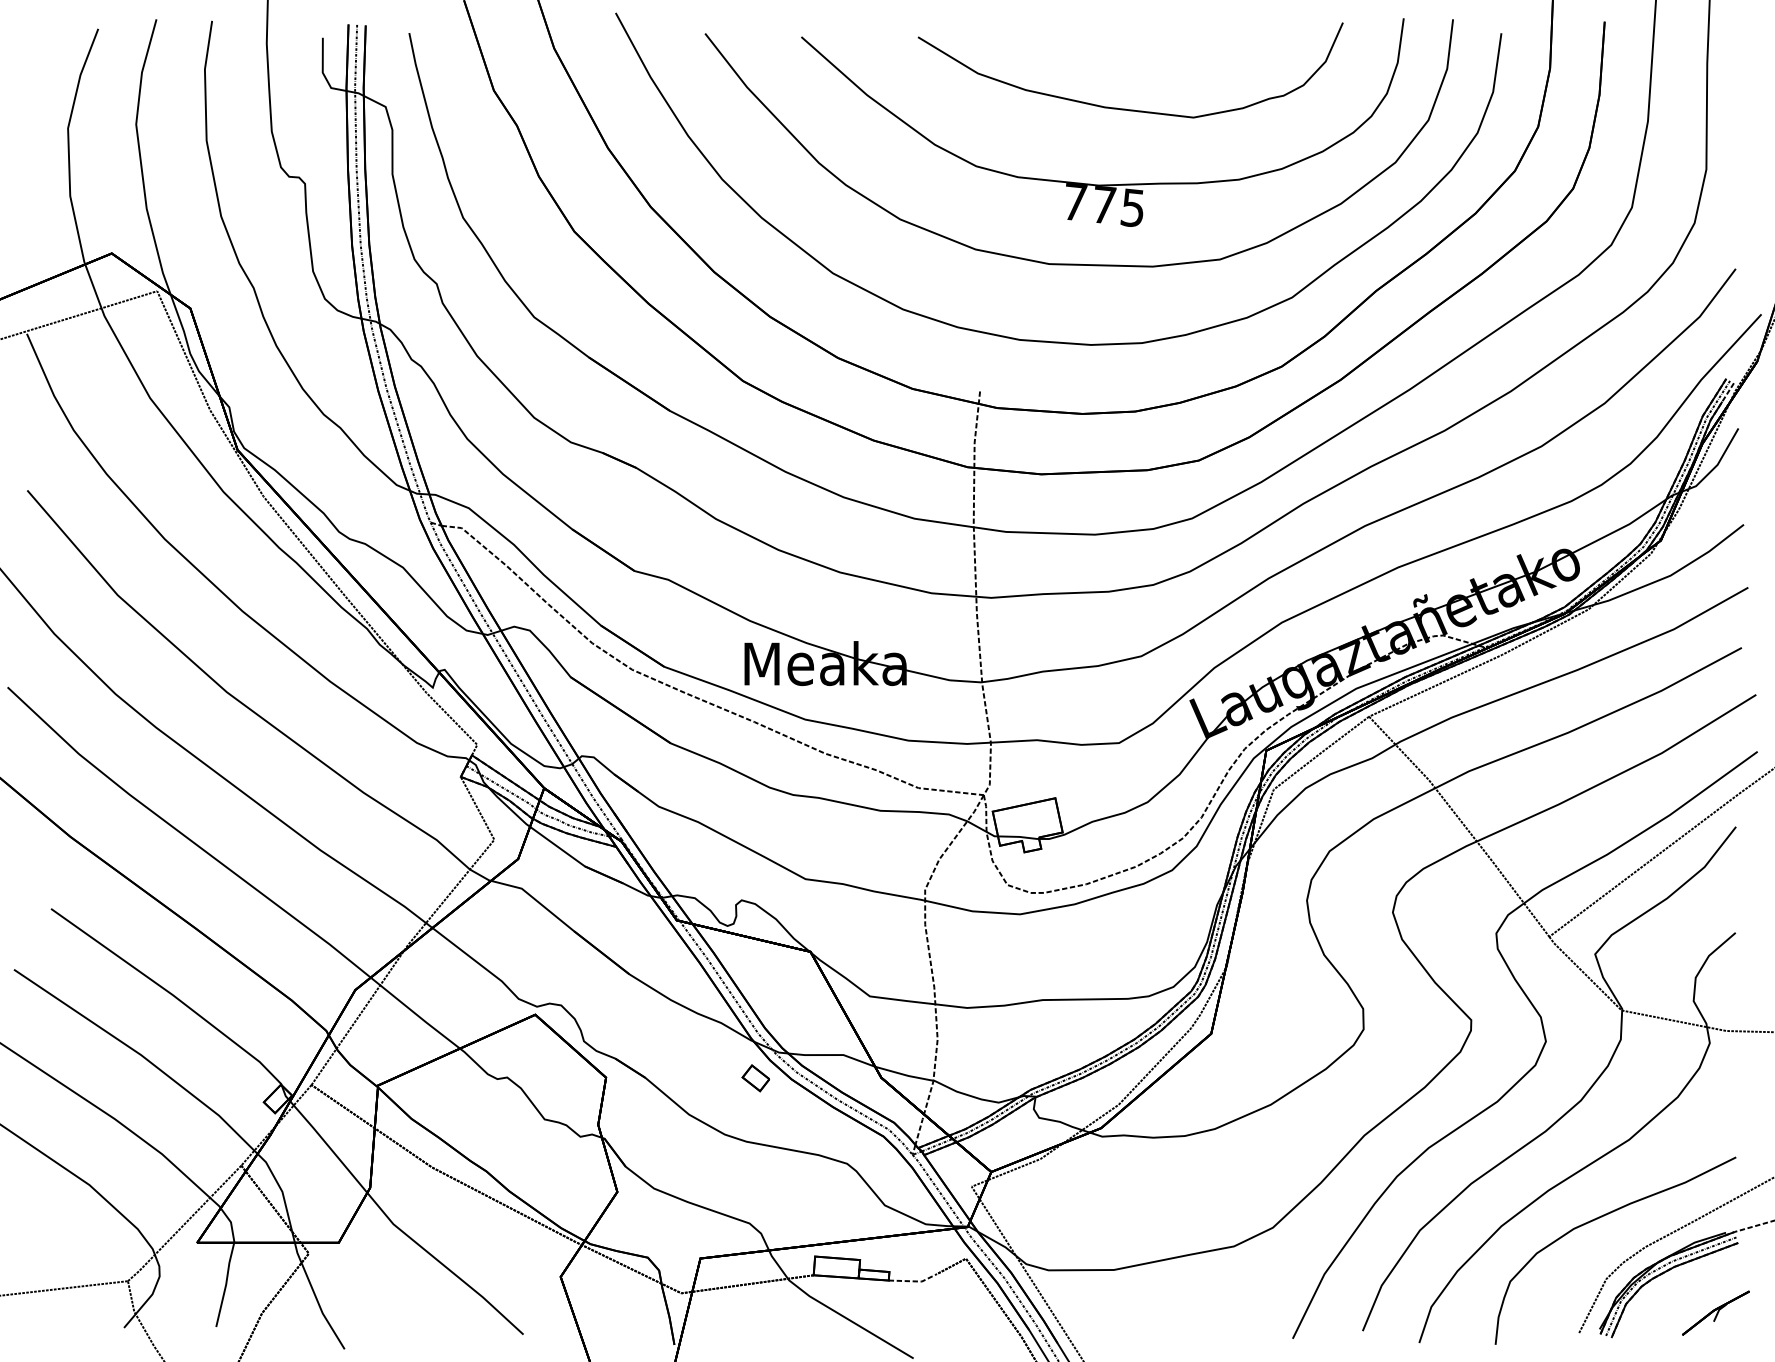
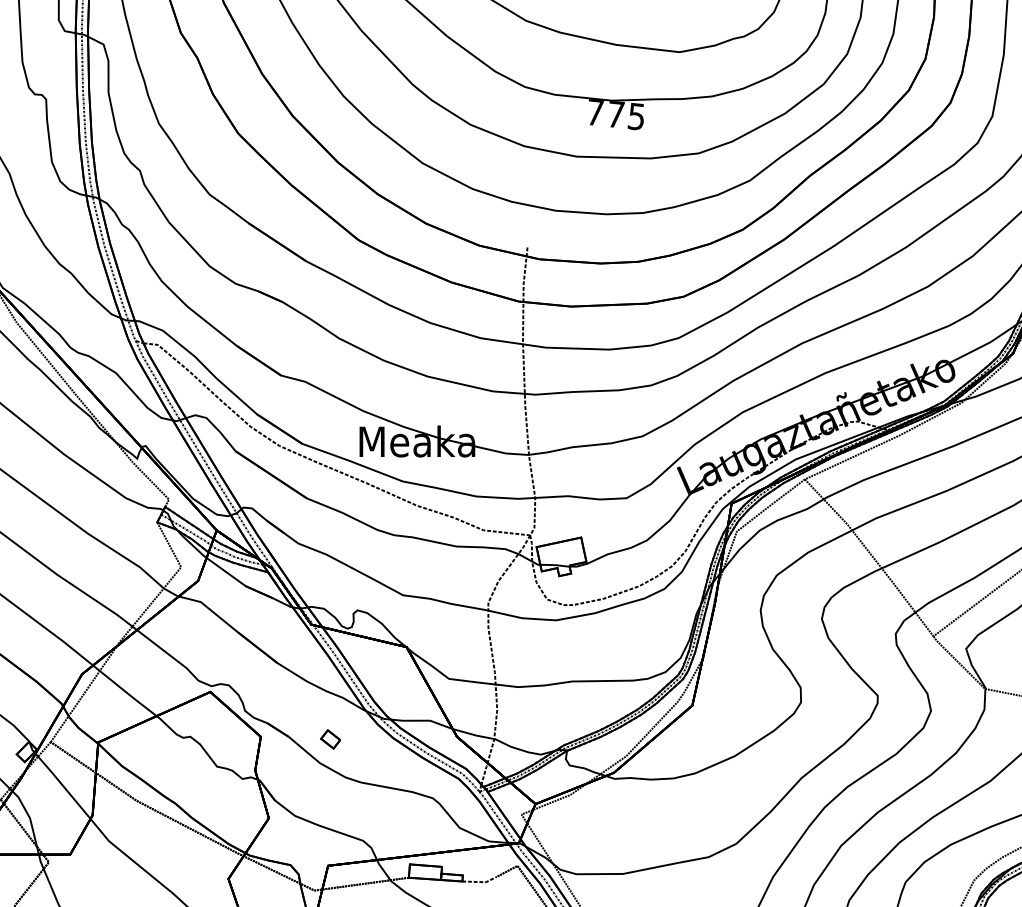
part: (755, 1078) -> (330, 739), moved

